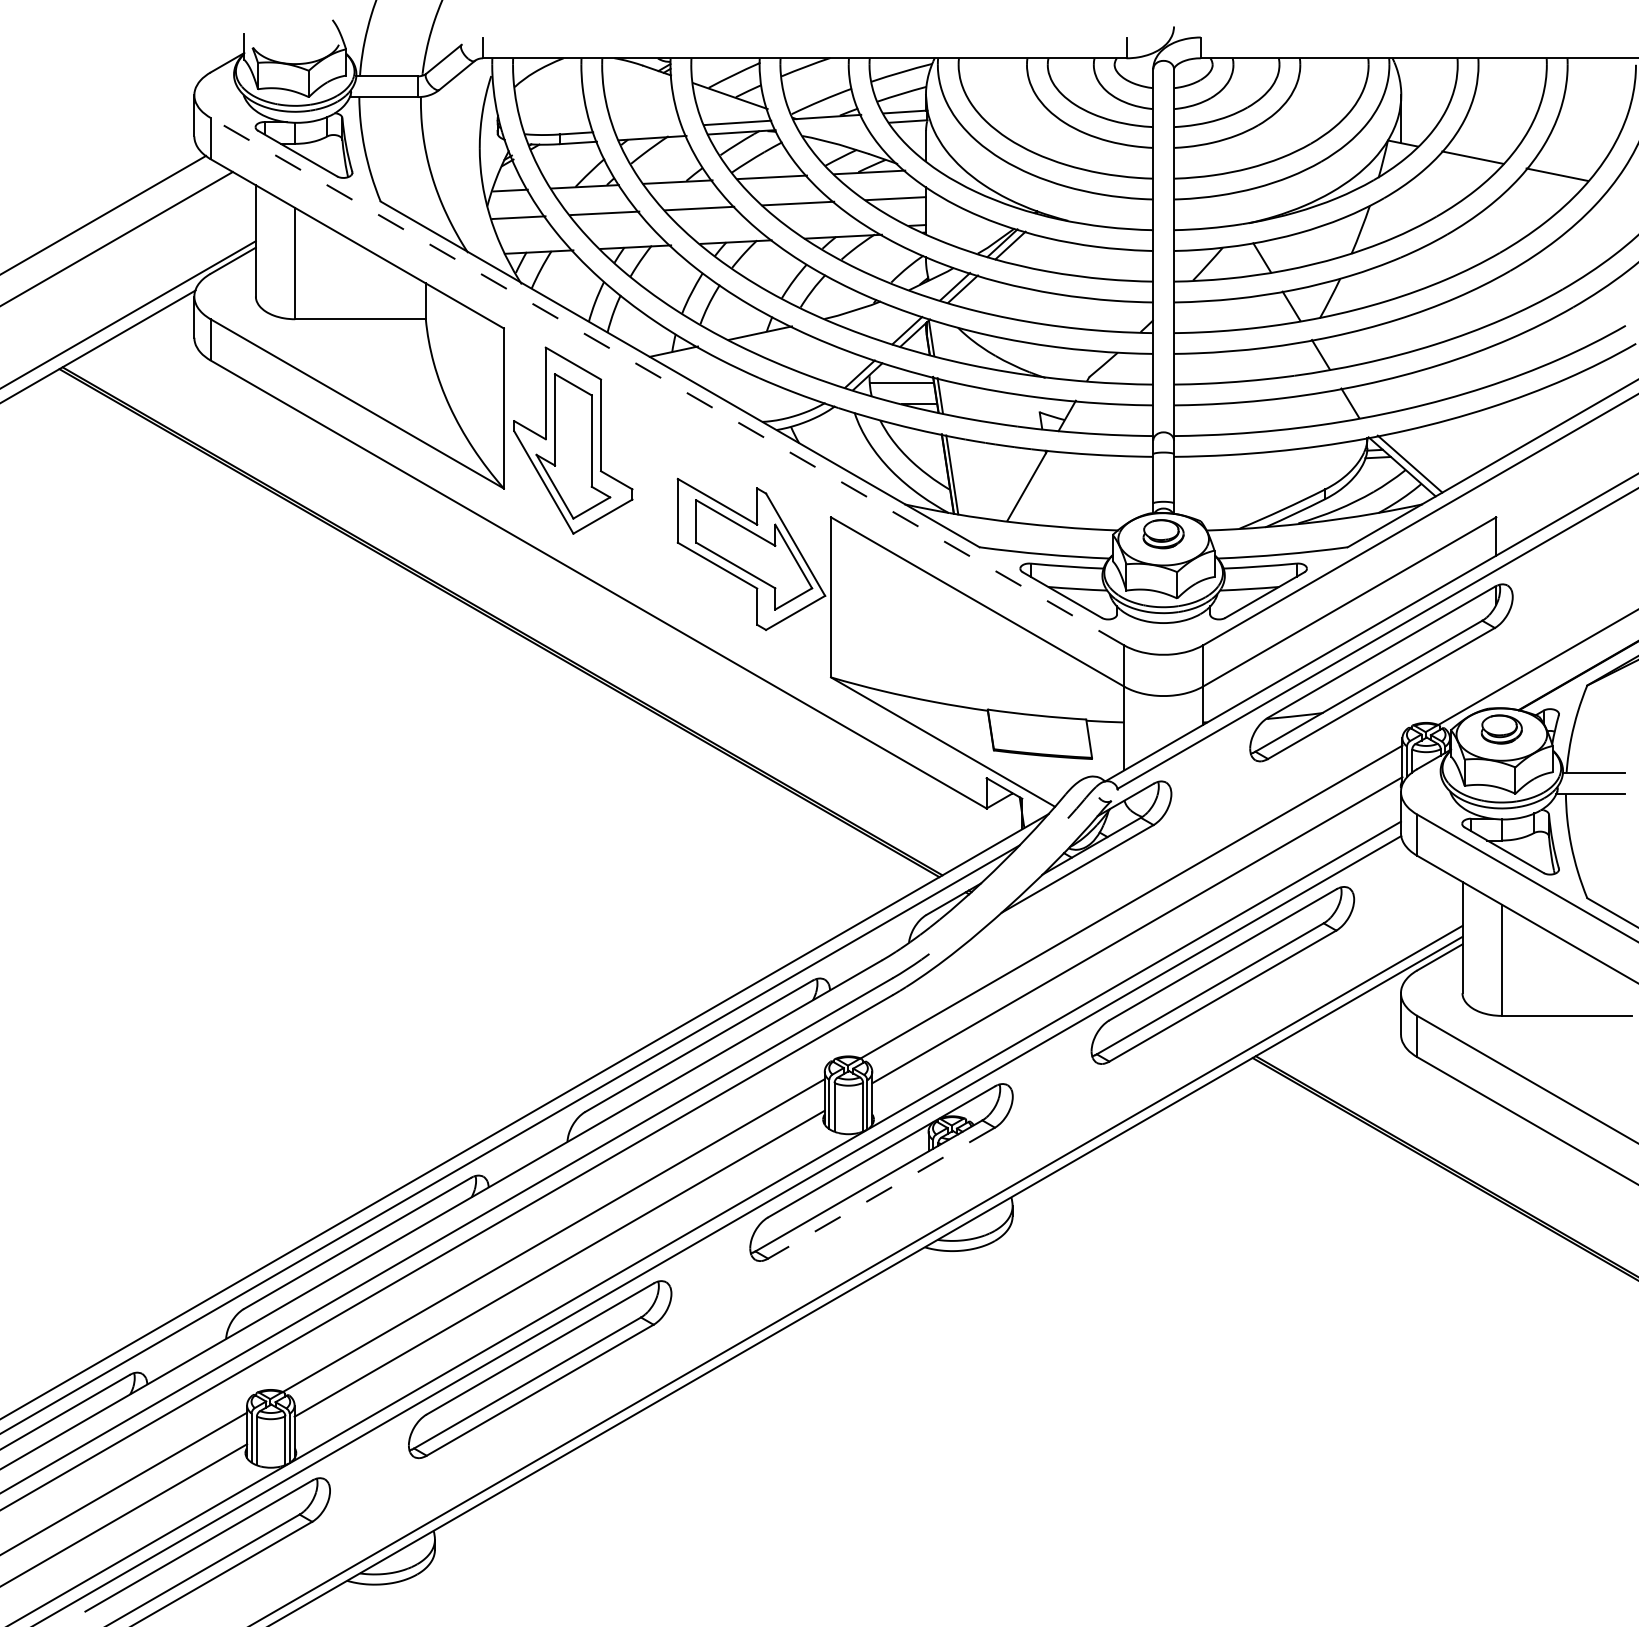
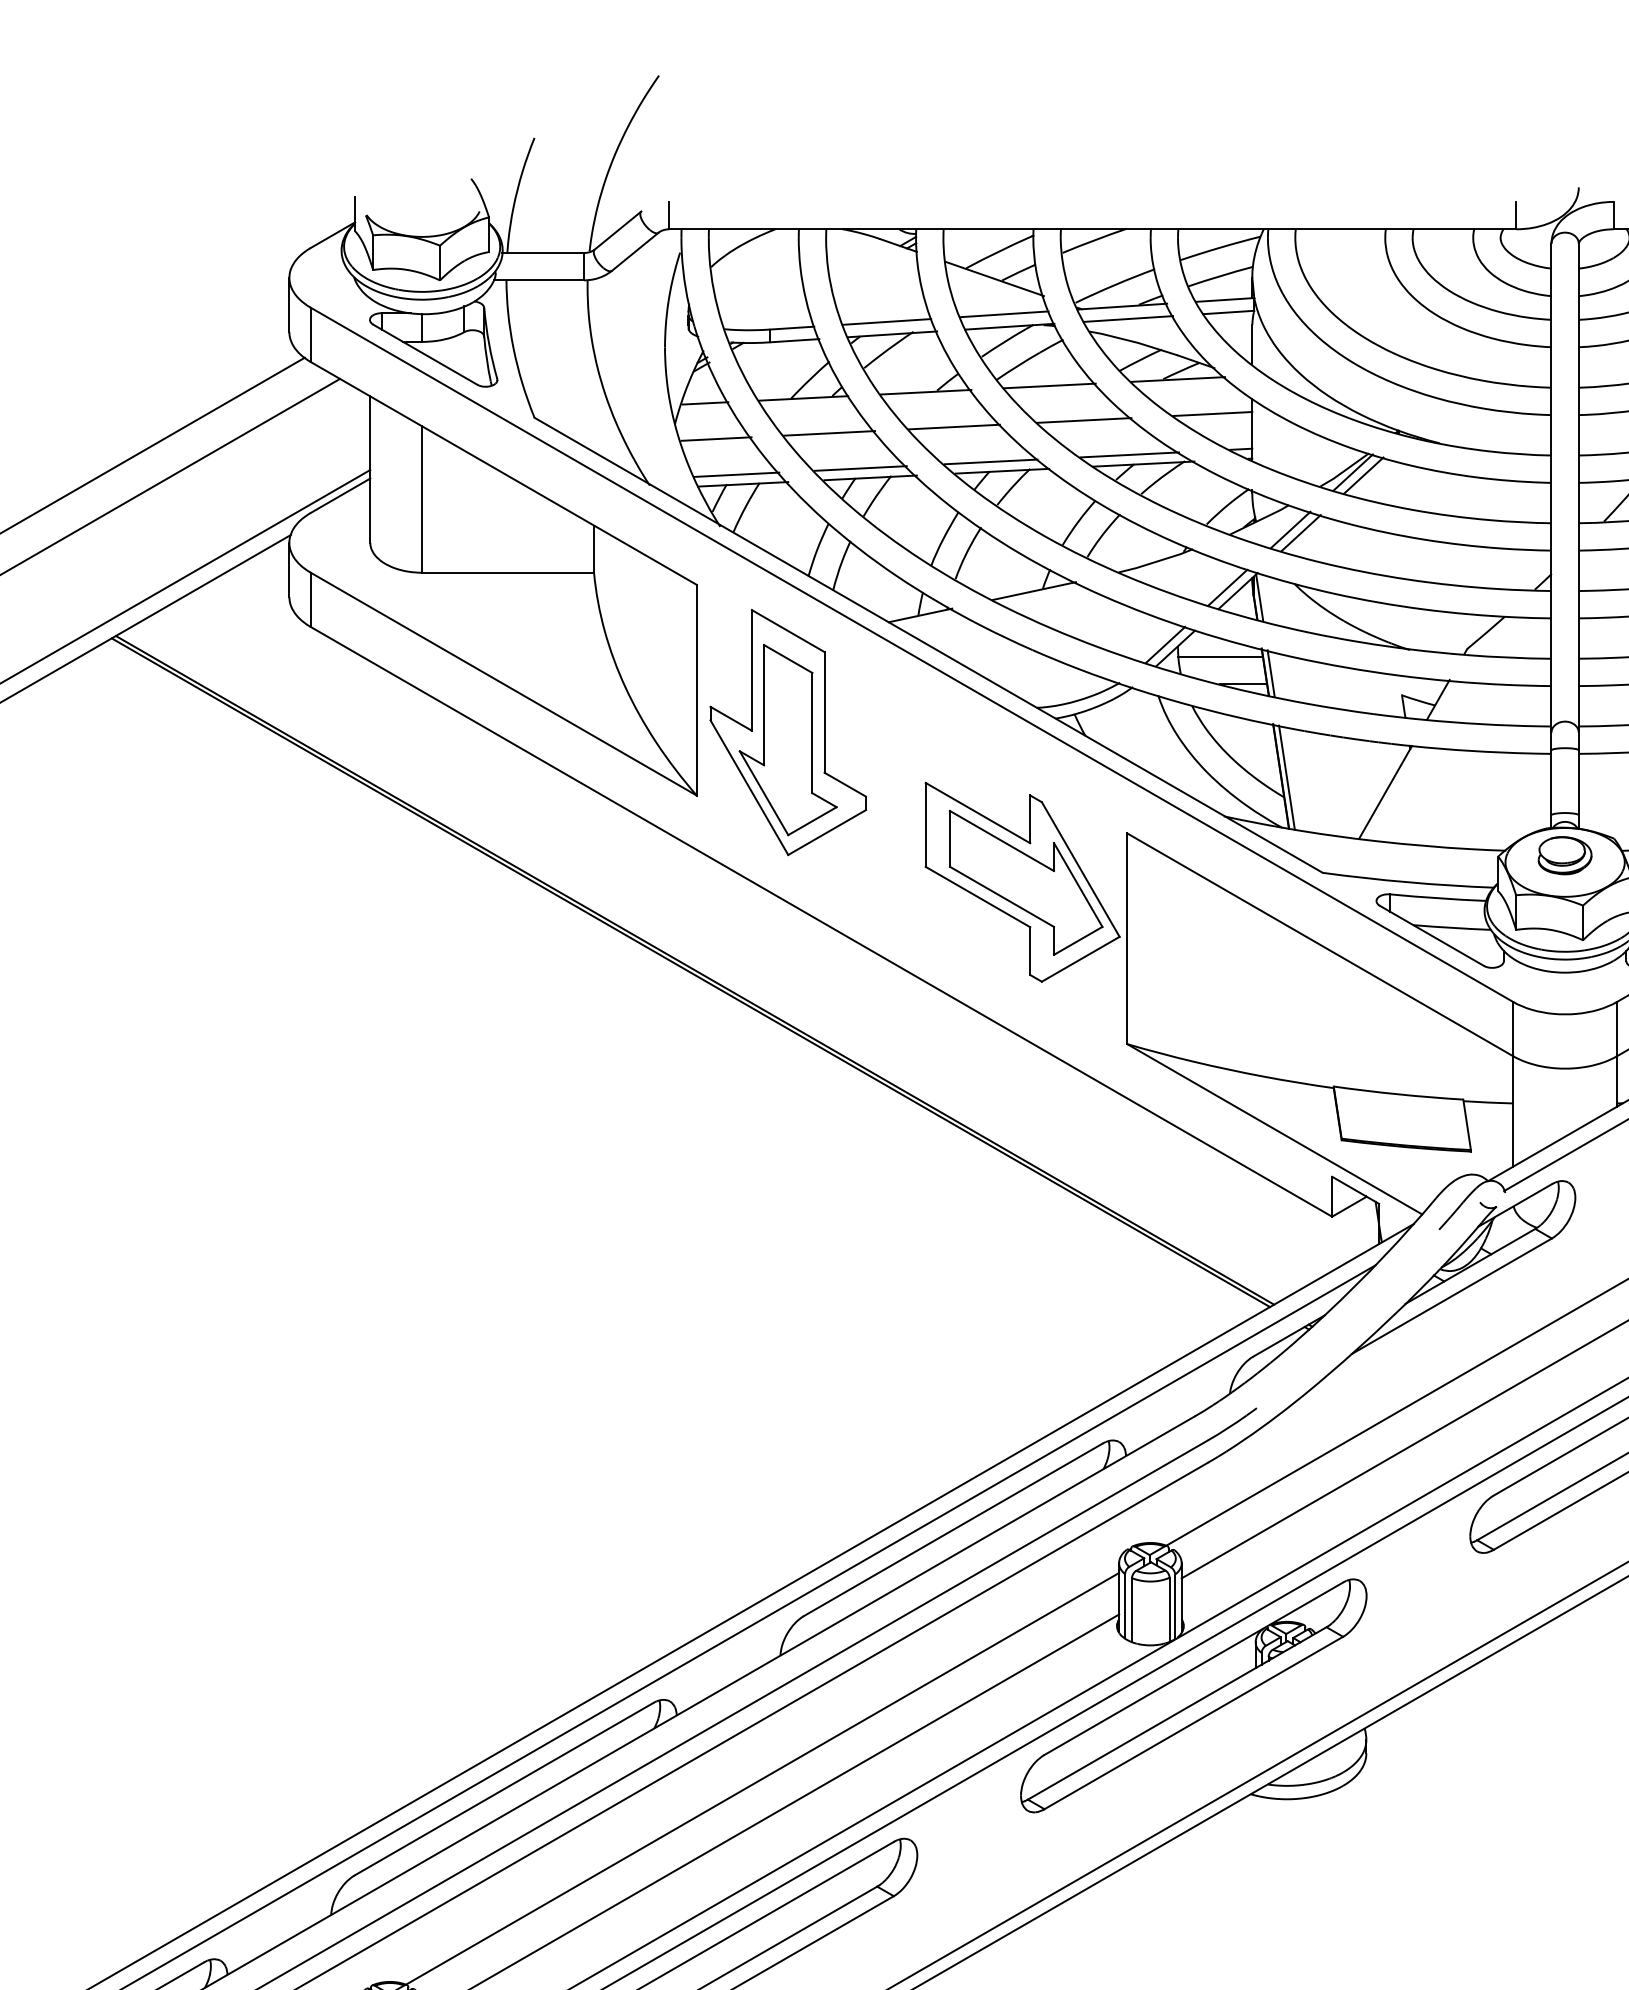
line: (831, 126) -> (1127, 319), added
line: (647, 128) -> (885, 321), added
line: (832, 229) -> (1129, 454), added
line: (727, 234) -> (991, 461), added
line: (628, 239) -> (860, 467), added
line: (534, 244) -> (737, 474), added
line: (667, 381) -> (912, 654), dashed -> solid
line: (881, 1193) -> (1193, 1723), dashed -> solid

